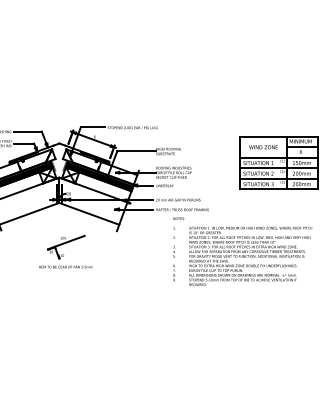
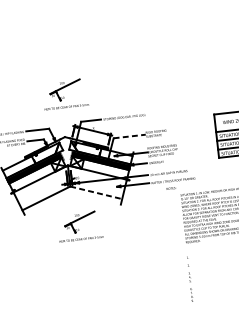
part: (65, 92) -> (65, 94), added
line: (137, 151) -> (130, 136), solid -> dashed
line: (89, 213) -> (96, 192), solid -> dashed
text: (174, 254) -> (190, 279), moved

